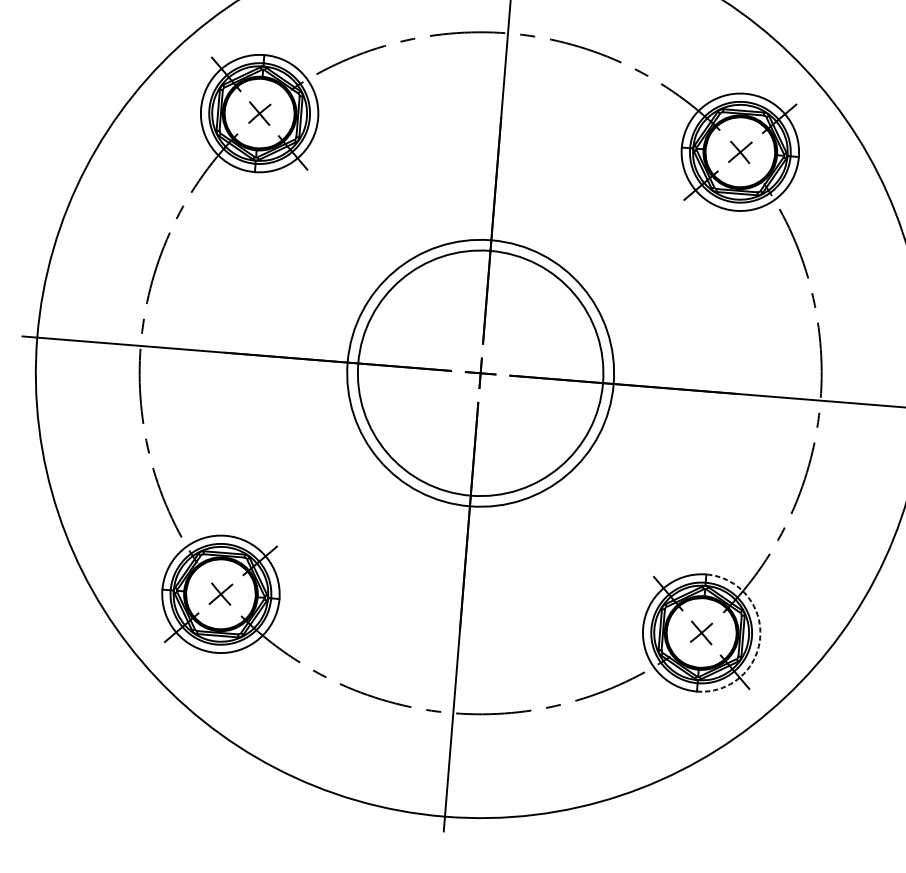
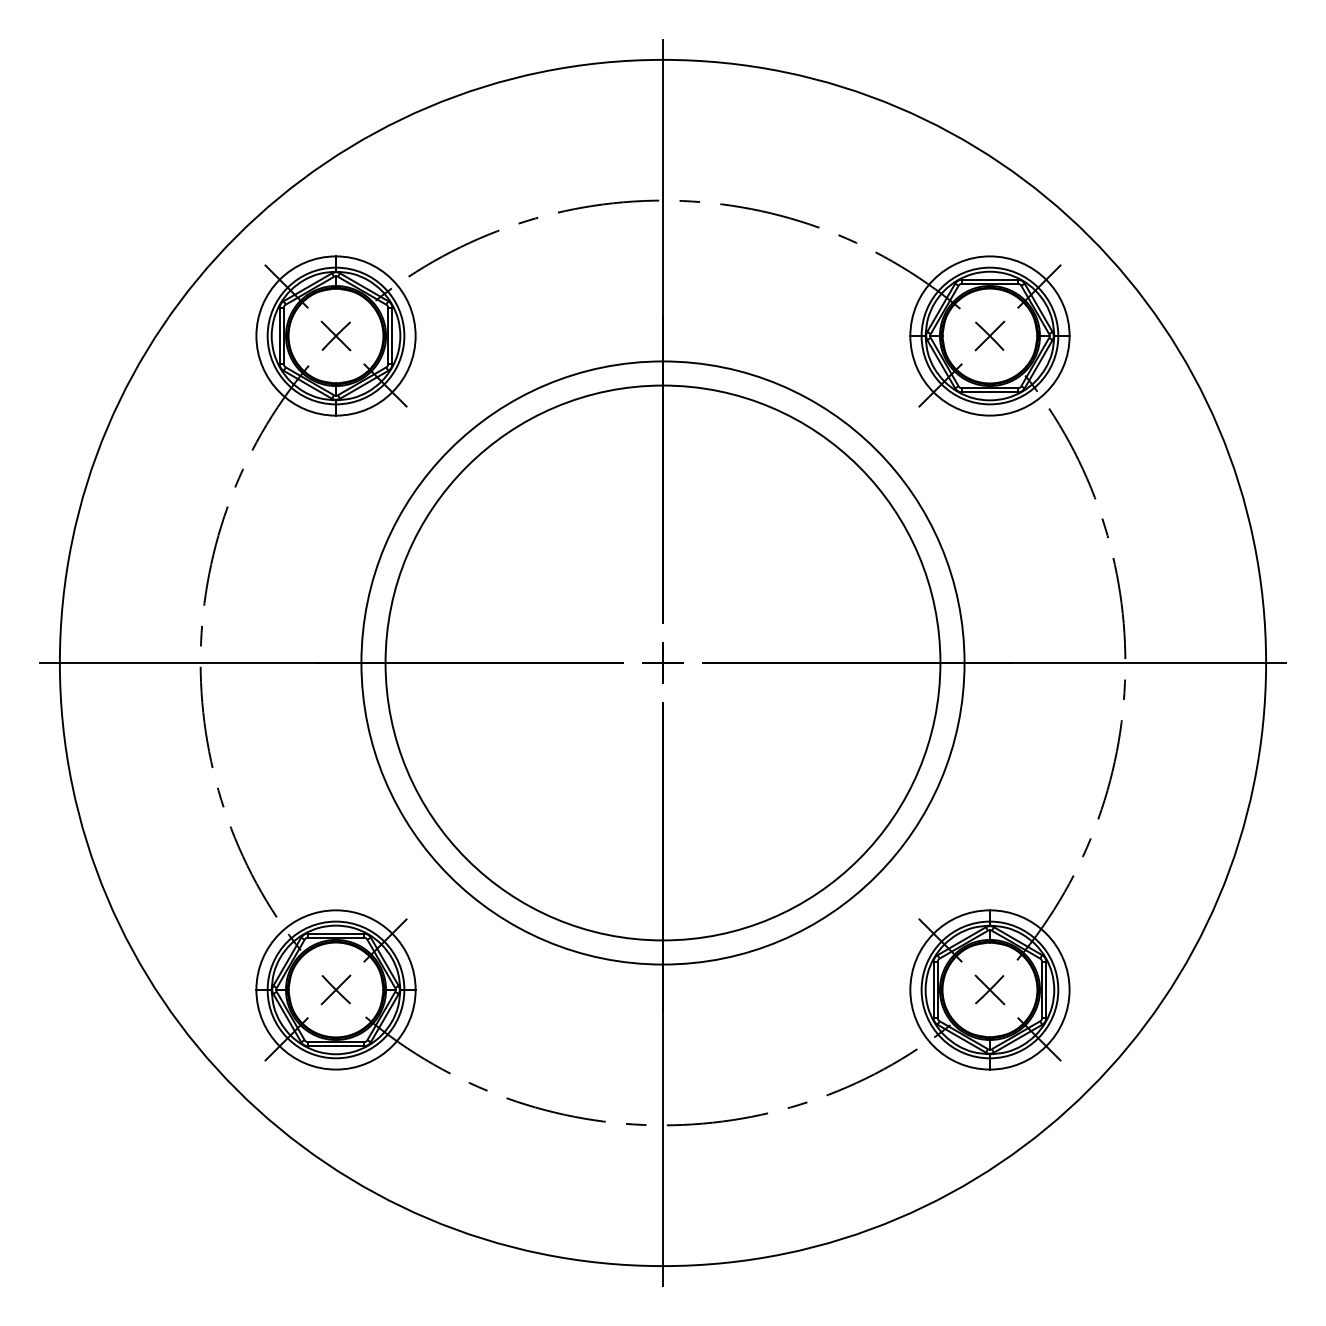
circle: (480, 372) -> (662, 662), size x1.67
circle: (480, 372) -> (662, 662), size x1.67
arc: (760, 637) -> (1069, 989), dashed -> solid

